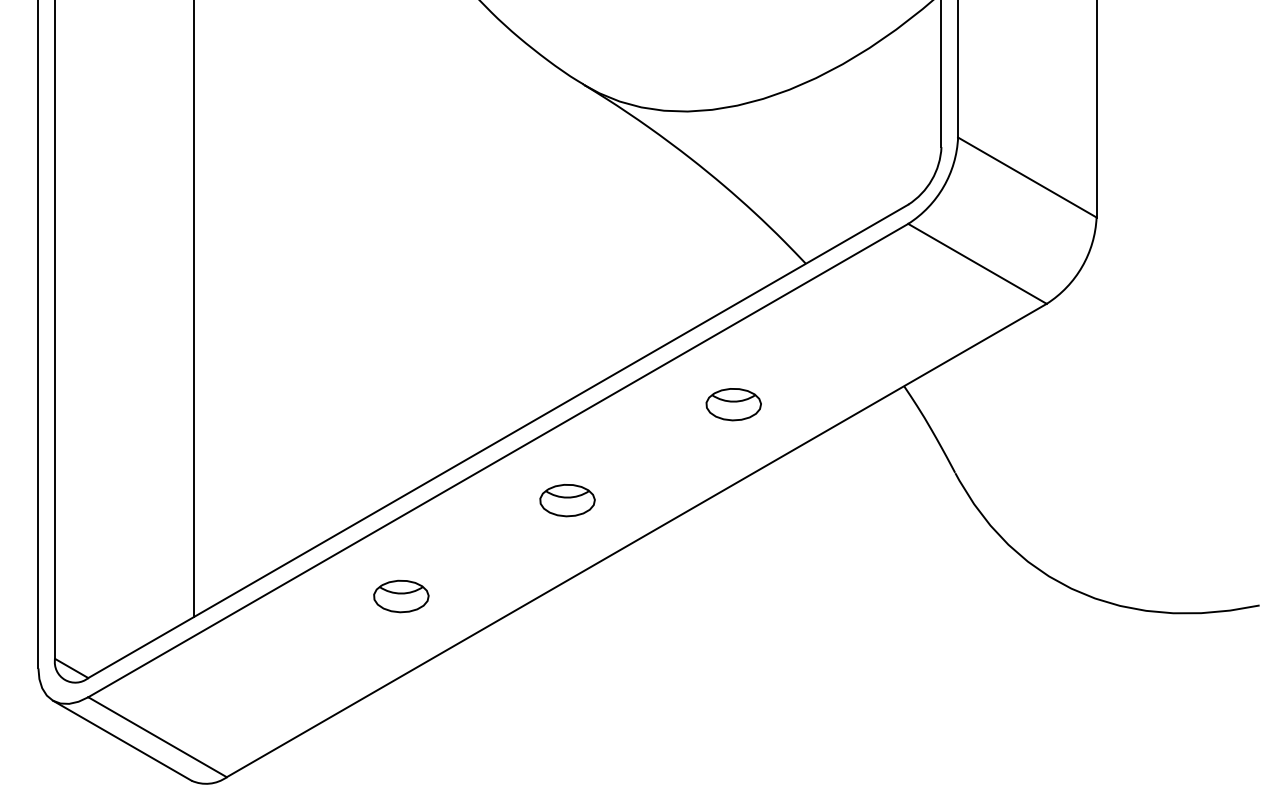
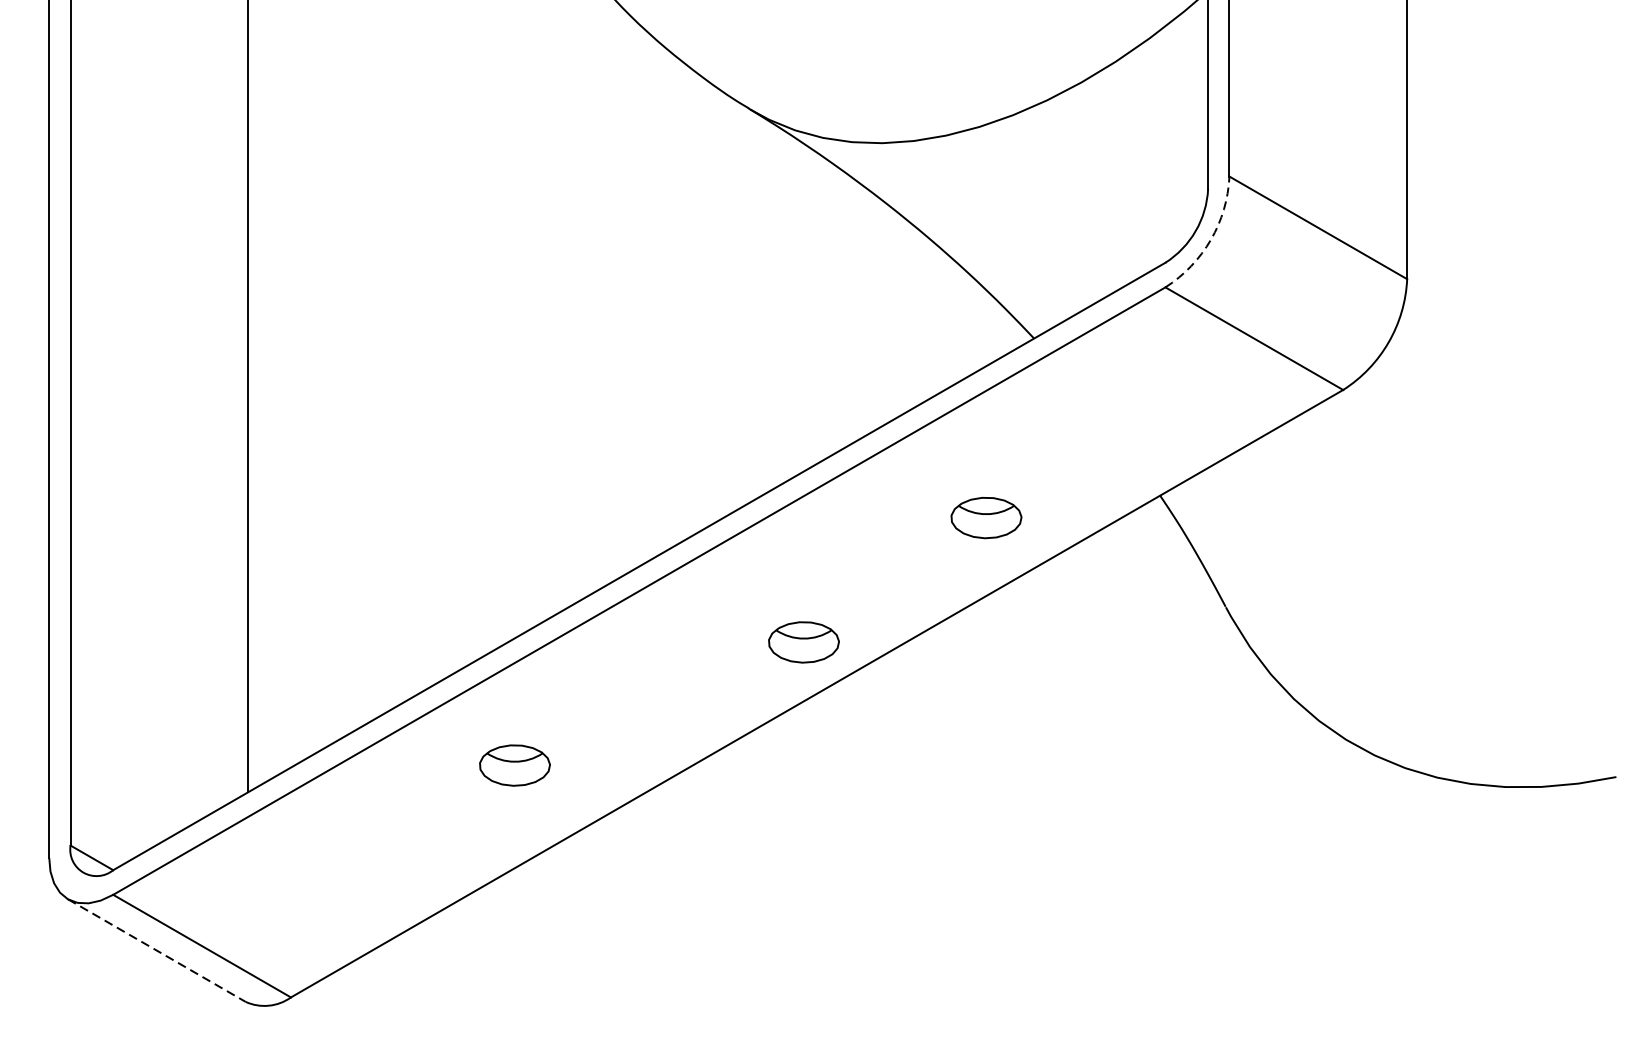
arc: (943, 186) -> (1210, 239), solid -> dashed
part: (733, 404) -> (986, 517), moved
part: (567, 500) -> (803, 642), moved
line: (122, 740) -> (157, 950), solid -> dashed

